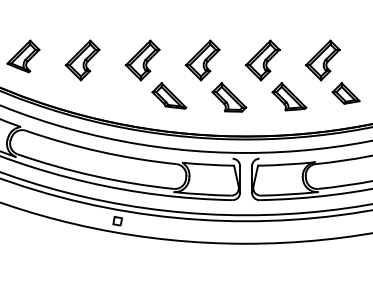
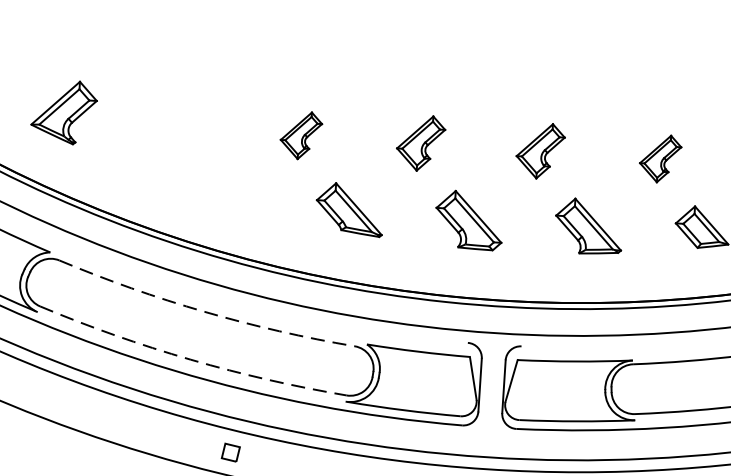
part: (82, 60) -> (181, 127), removed
part: (142, 60) -> (300, 135), size x0.6
part: (202, 60) -> (420, 143), size x0.7
part: (262, 60) -> (540, 151), size x0.7
part: (322, 60) -> (659, 158), size x0.6
arc: (100, 151) -> (205, 311), solid -> dashed
arc: (94, 176) -> (190, 360), solid -> dashed

